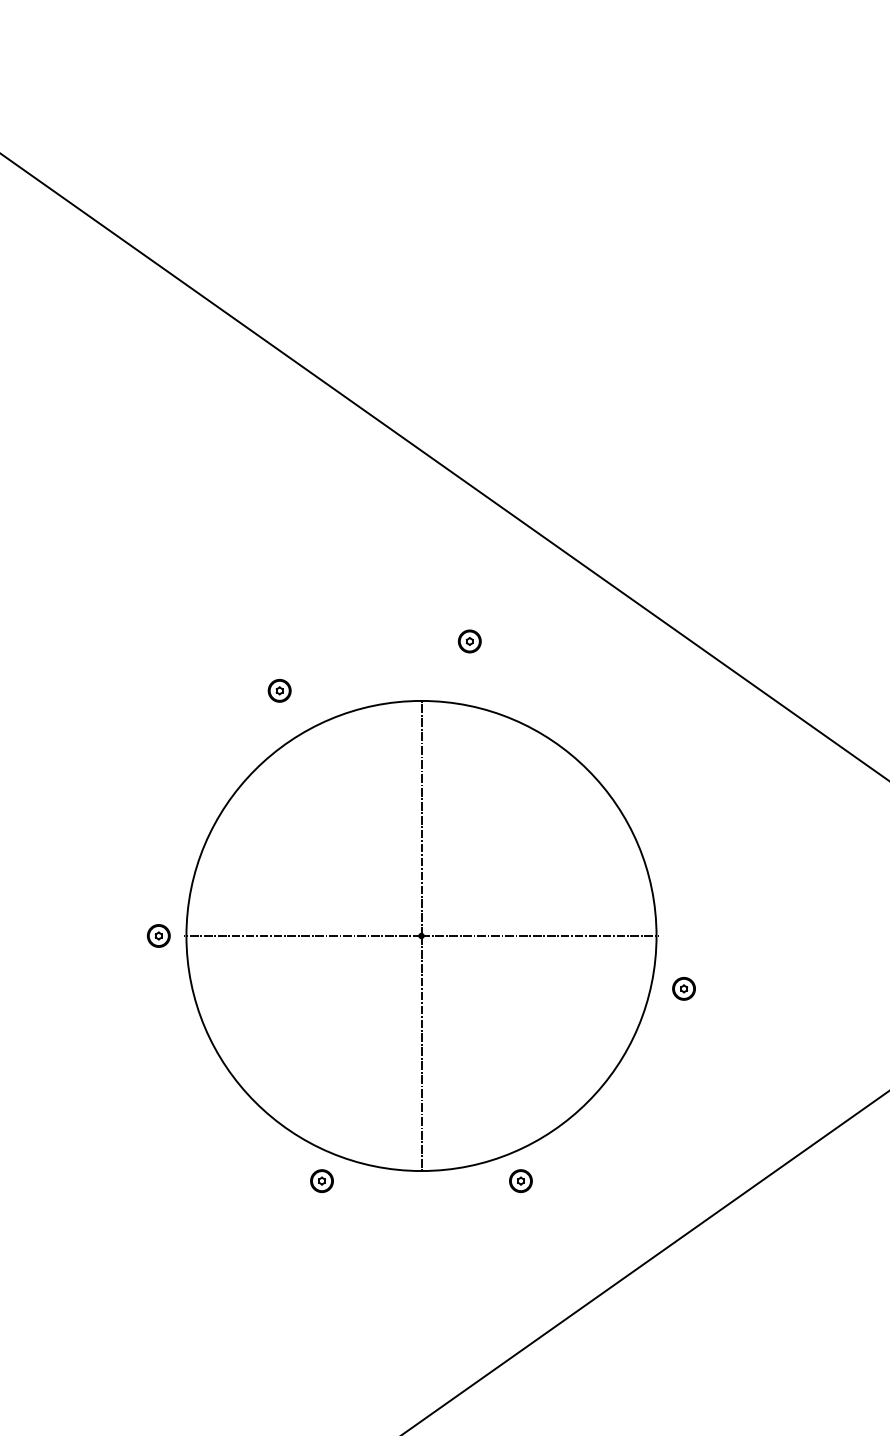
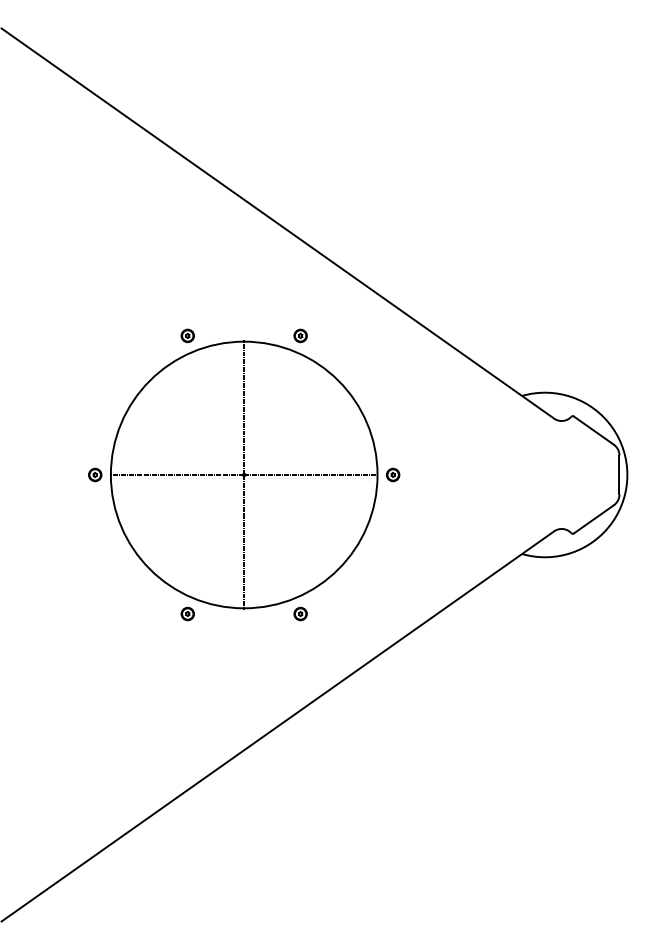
part: (469, 640) -> (300, 335), moved
part: (279, 690) -> (187, 335), moved
part: (684, 988) -> (393, 474), moved

